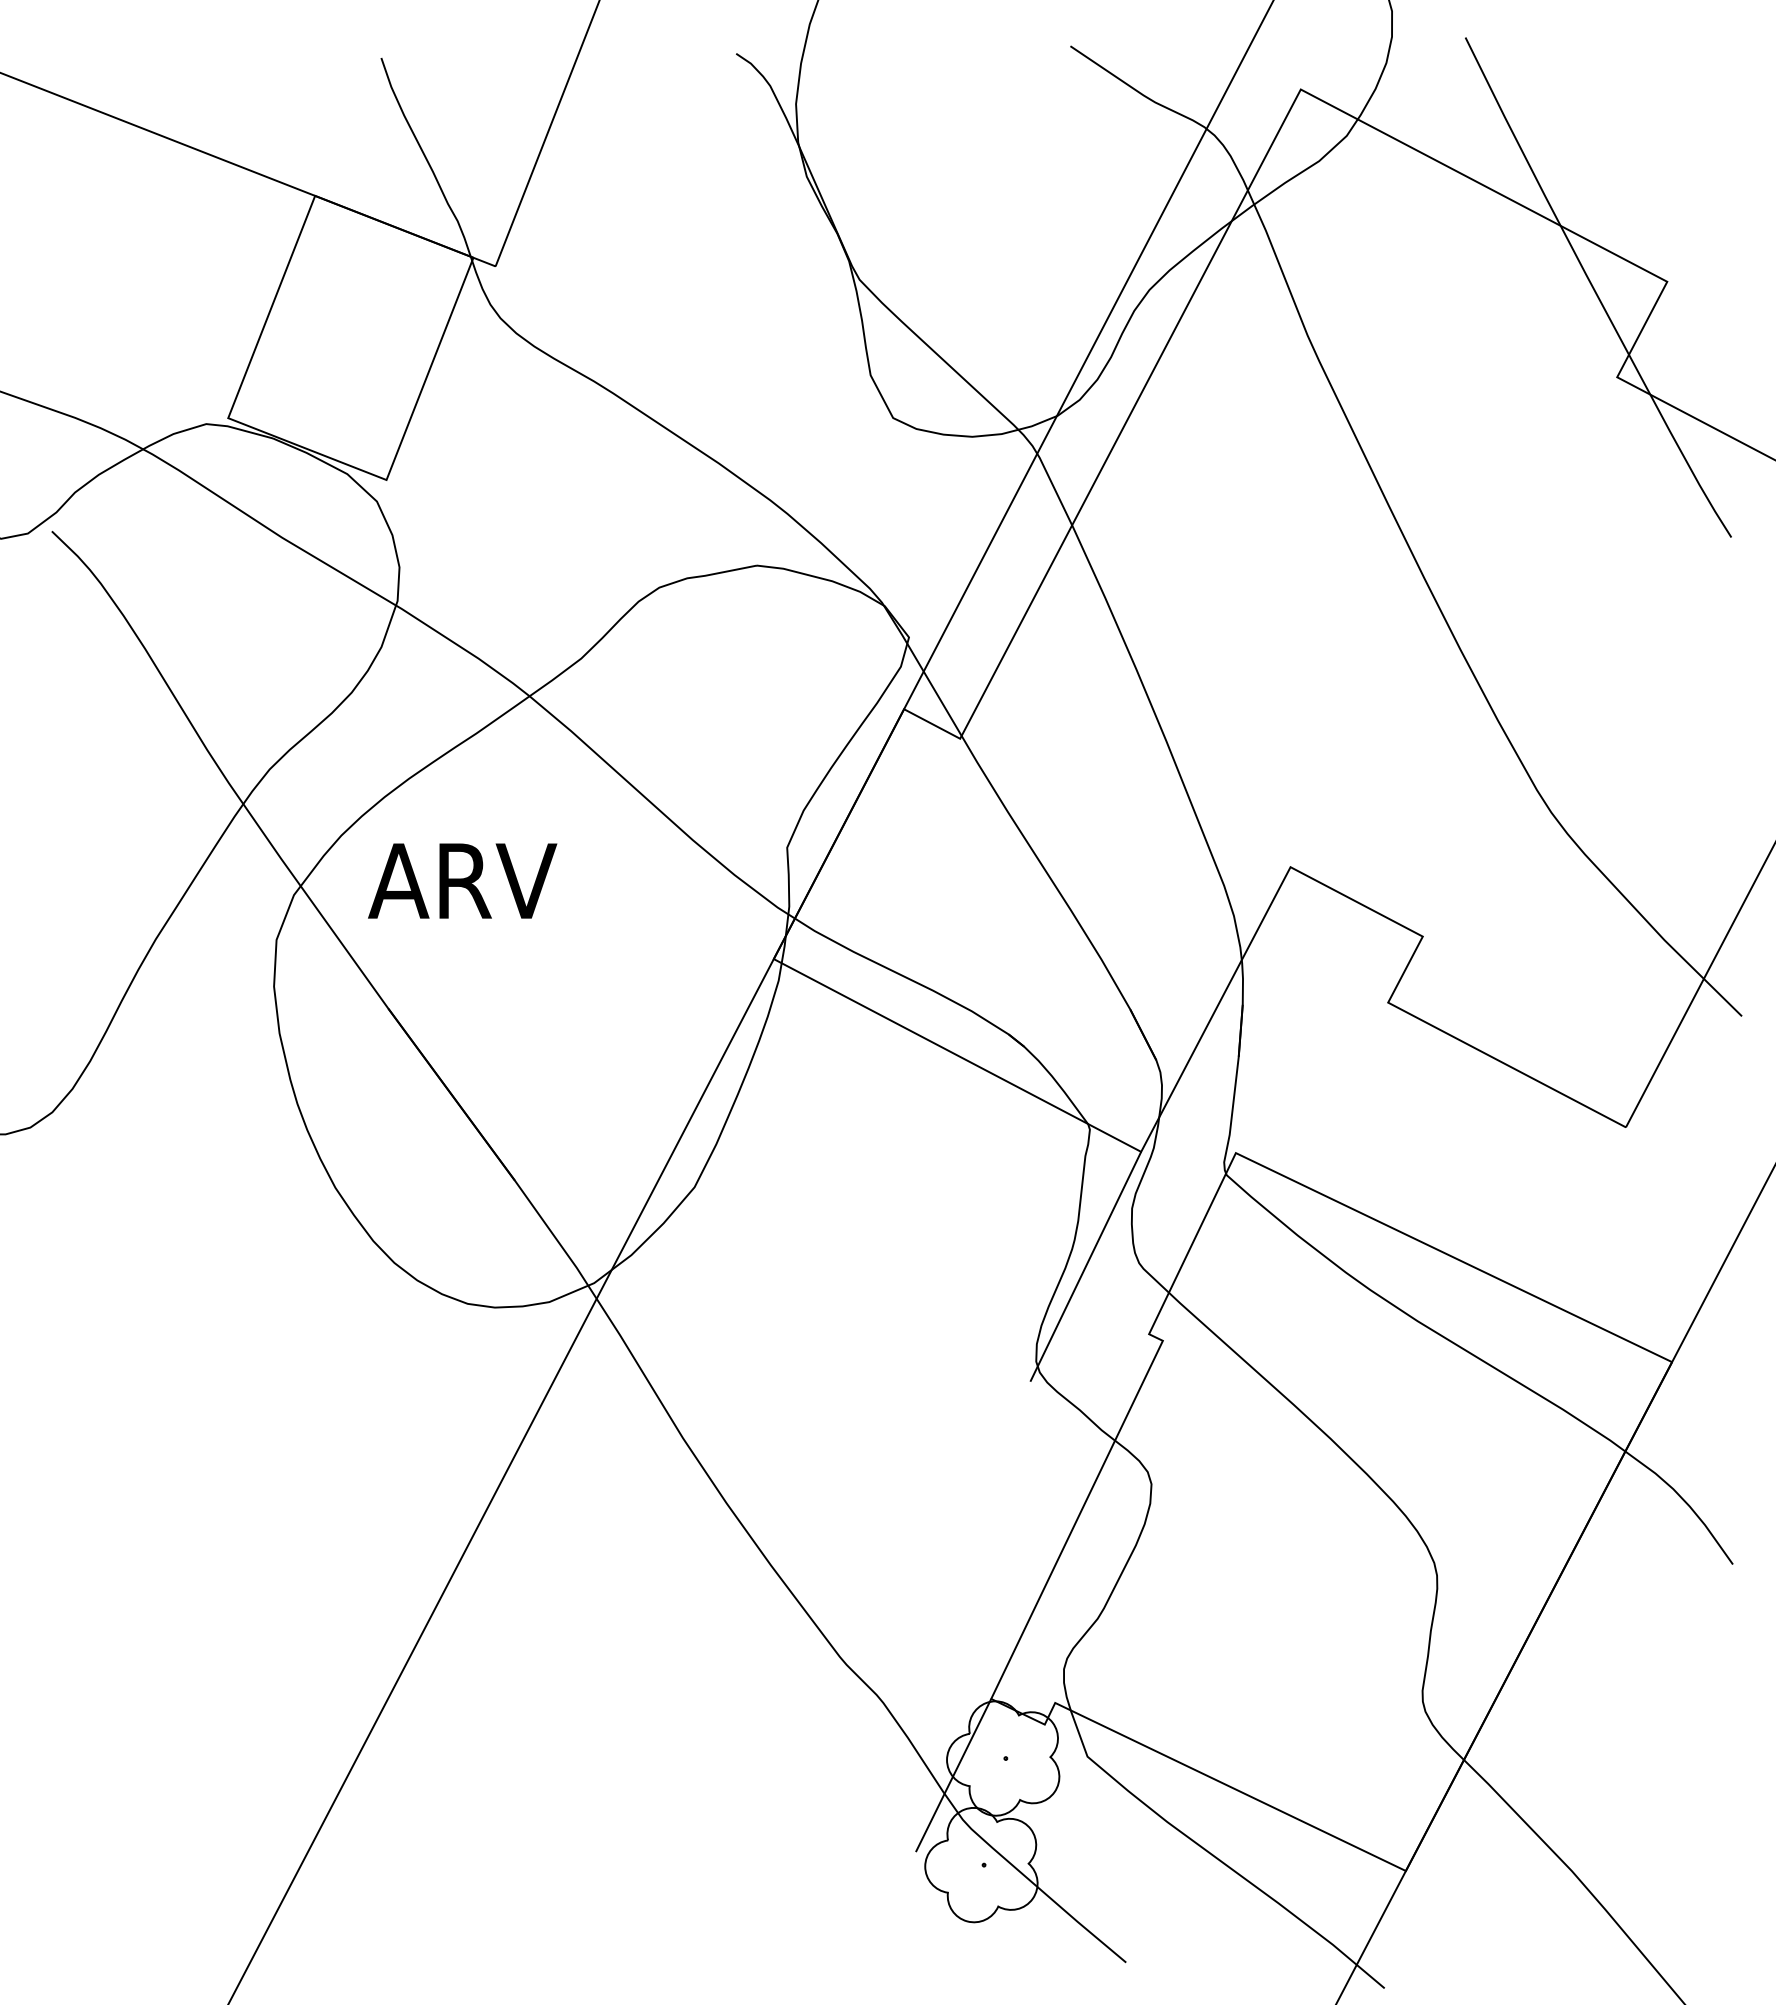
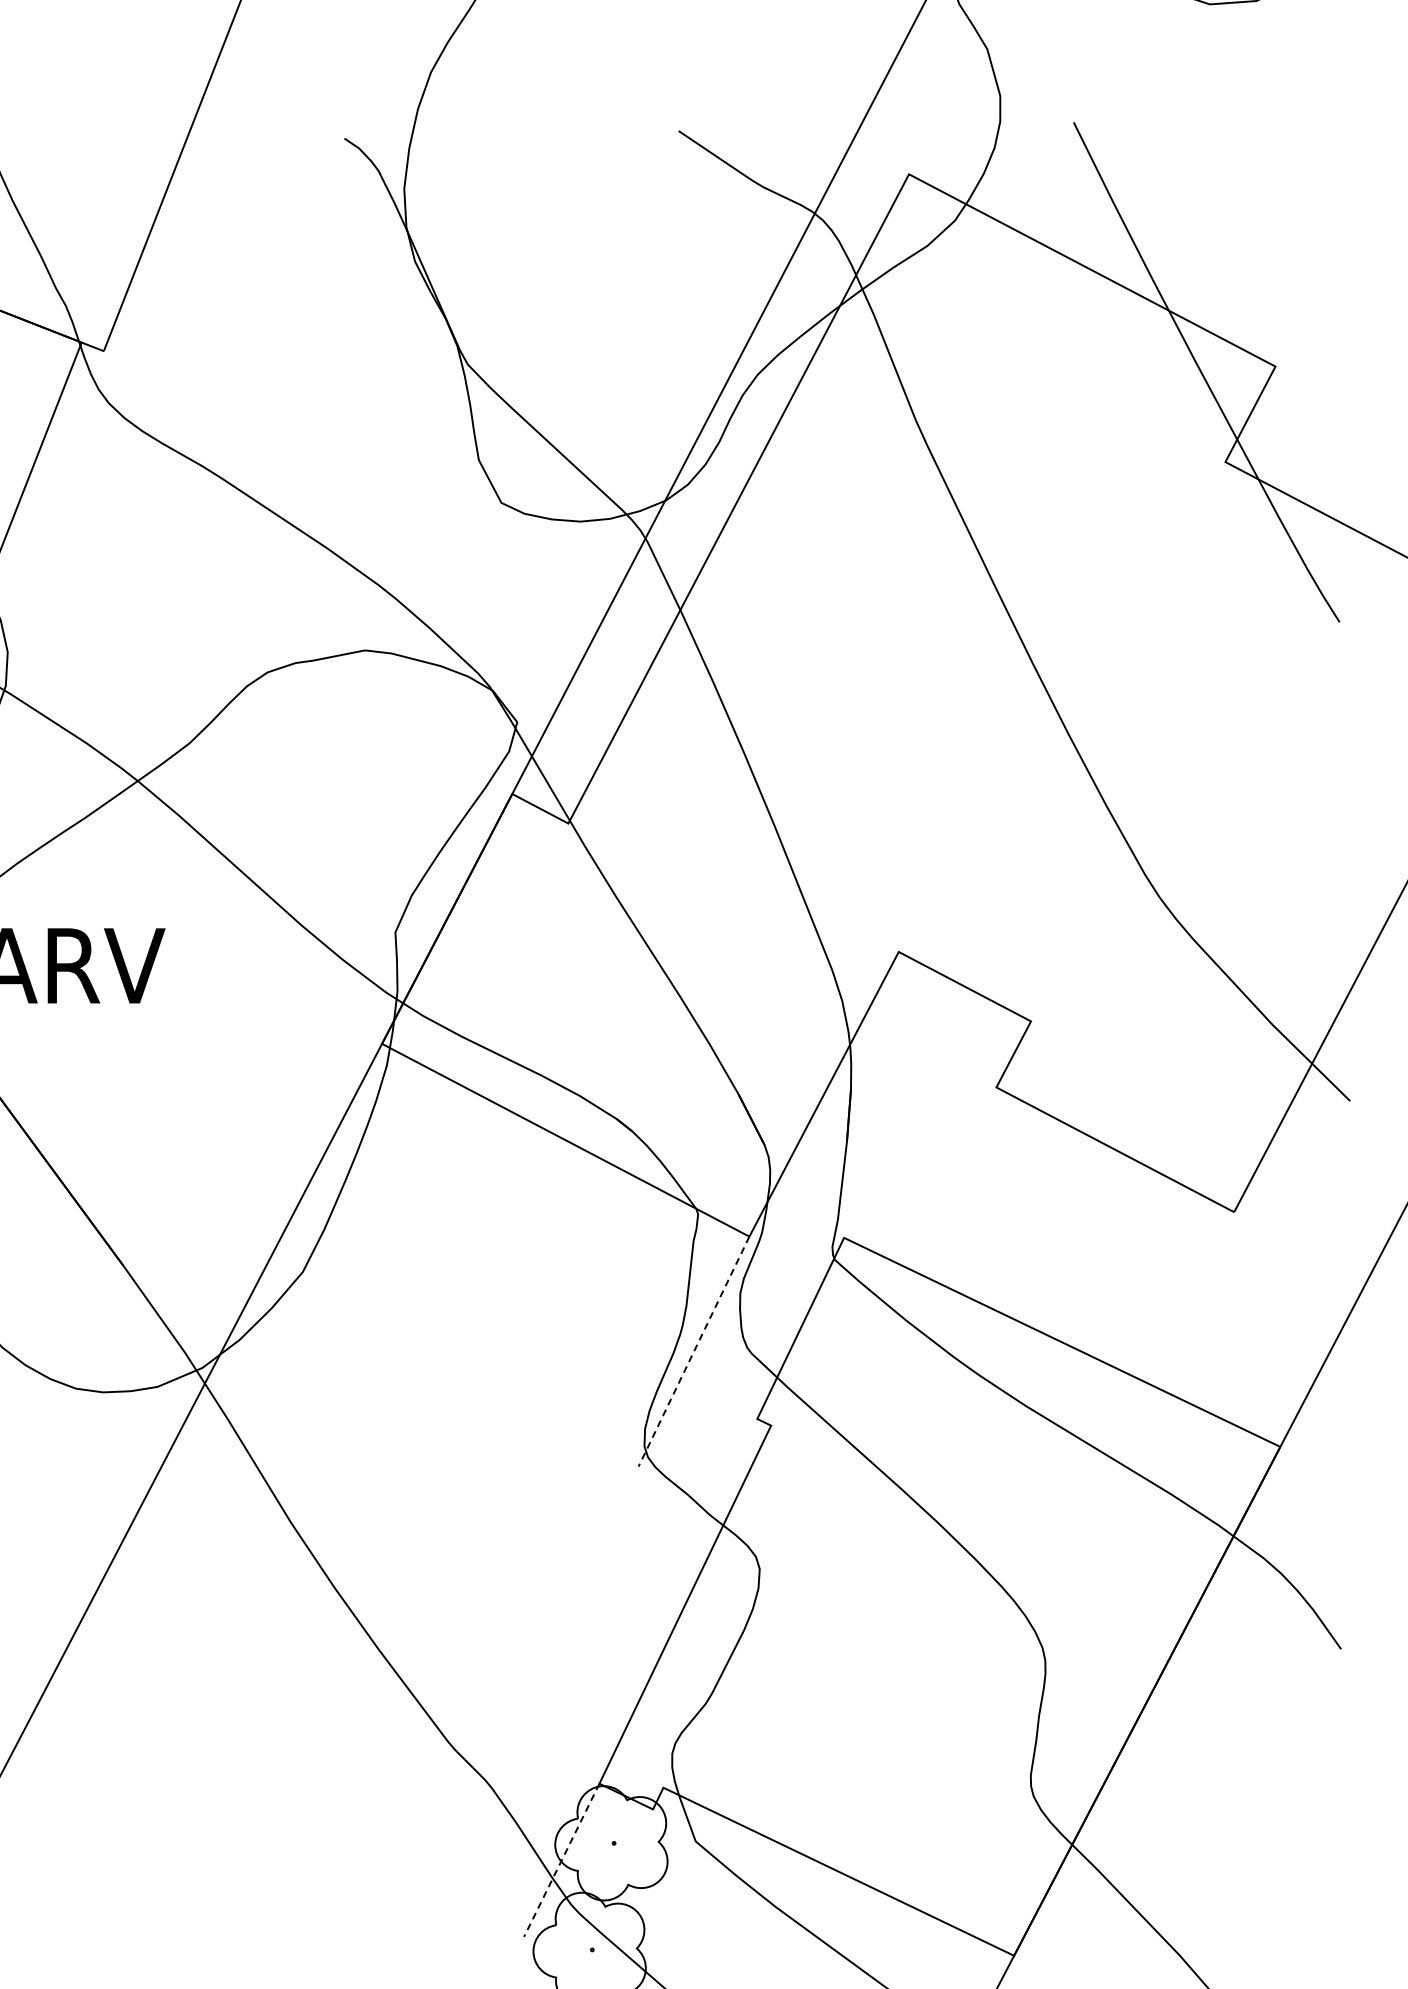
line: (1085, 1266) -> (693, 1351), solid -> dashed
line: (953, 1775) -> (561, 1860), solid -> dashed

